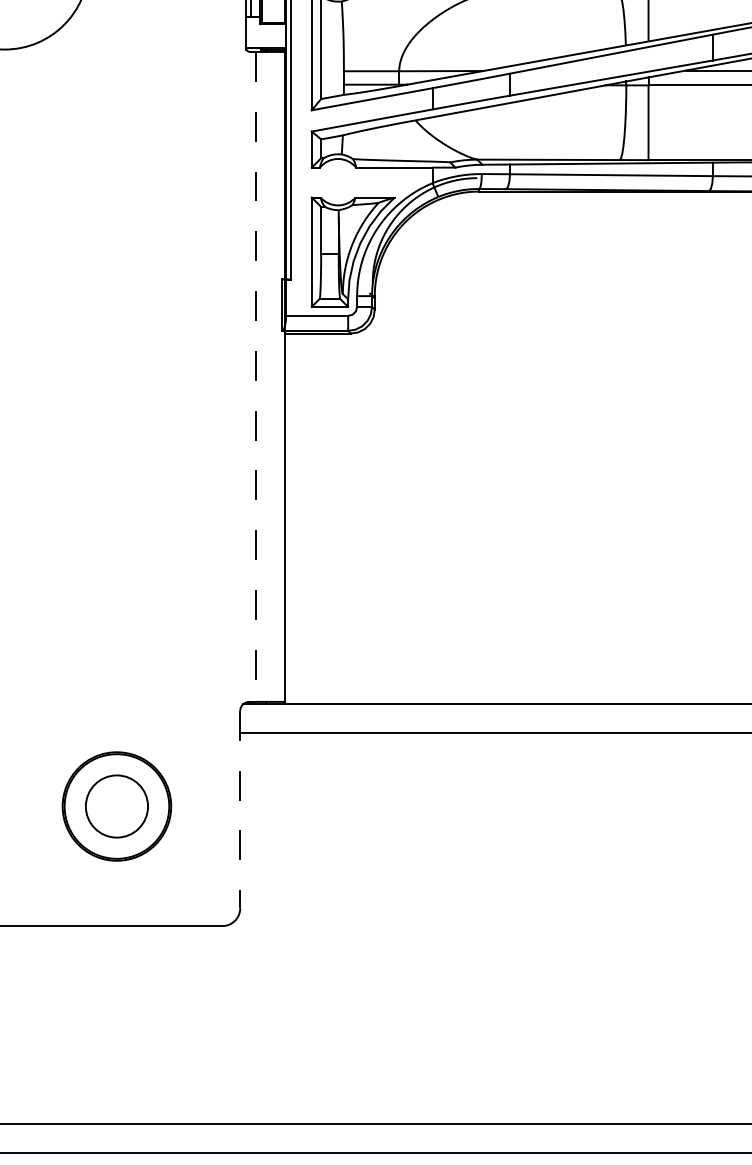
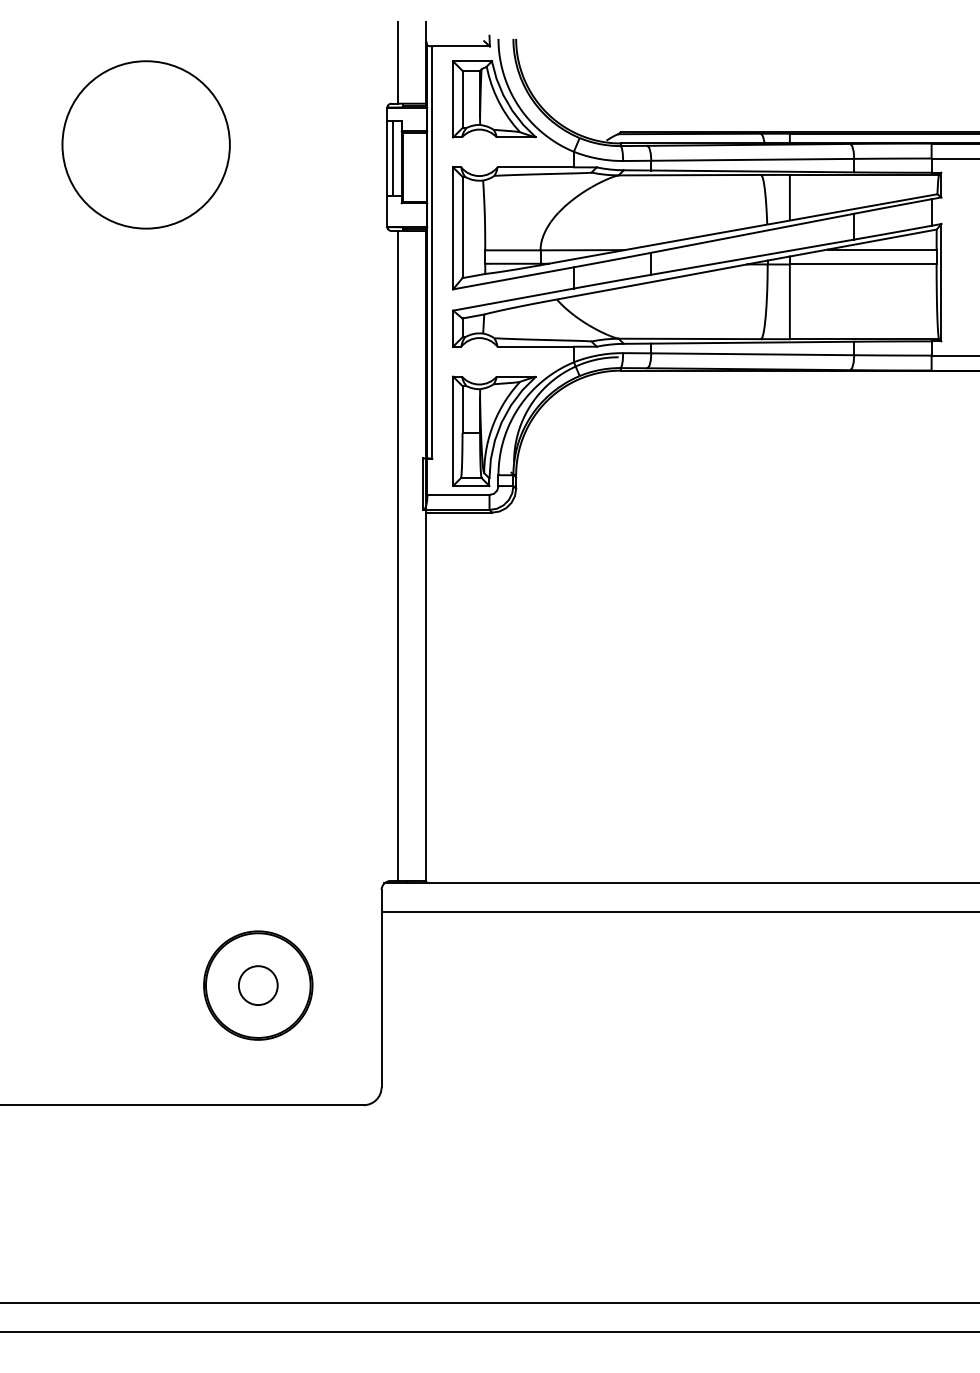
line: (256, 377) -> (397, 556), dashed -> solid
circle: (116, 806) -> (257, 985), size x0.62
line: (240, 809) -> (381, 988), dashed -> solid

